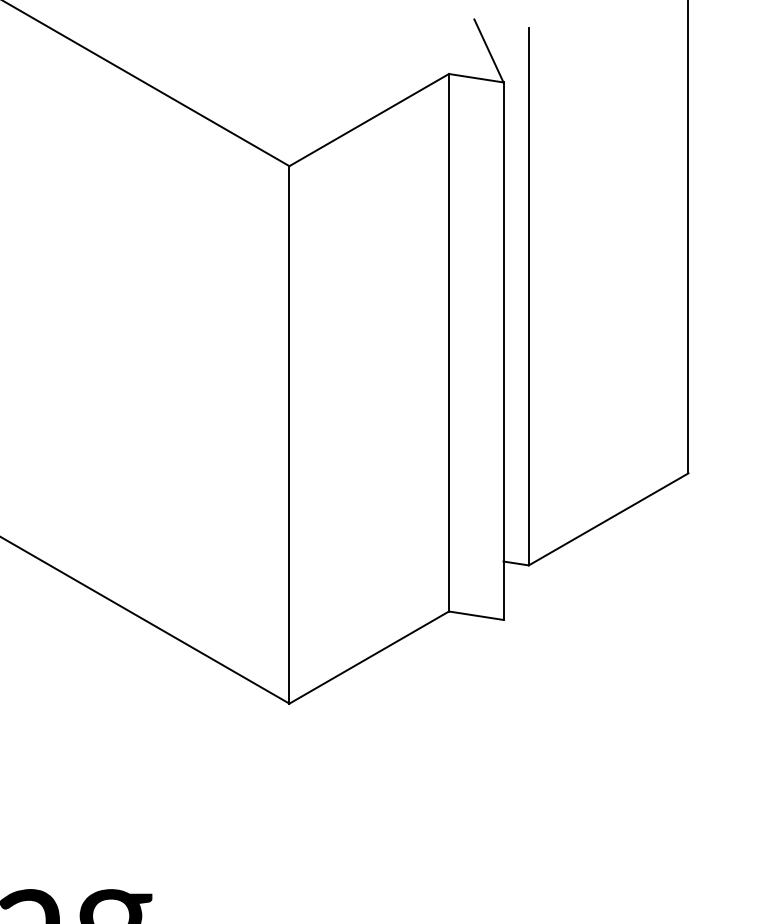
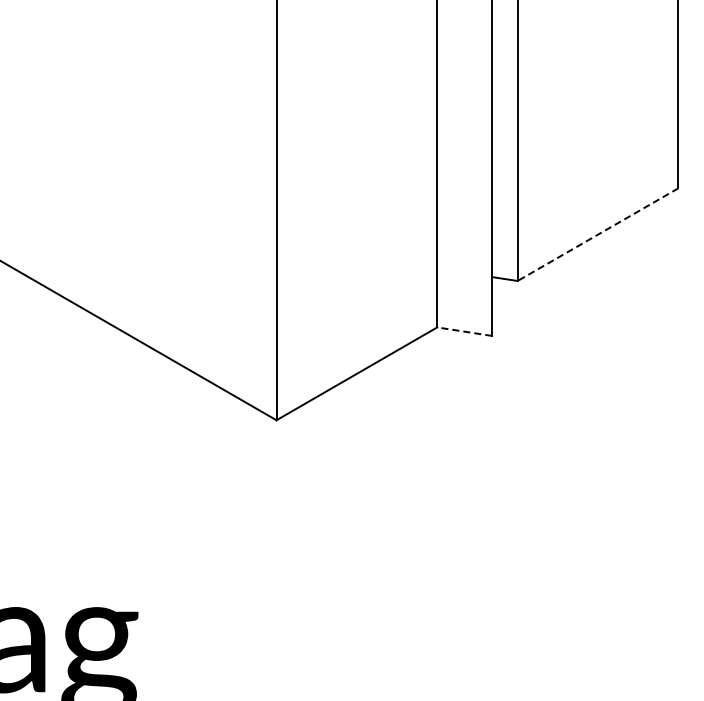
line: (608, 519) -> (597, 234), solid -> dashed
line: (476, 615) -> (464, 331), solid -> dashed

